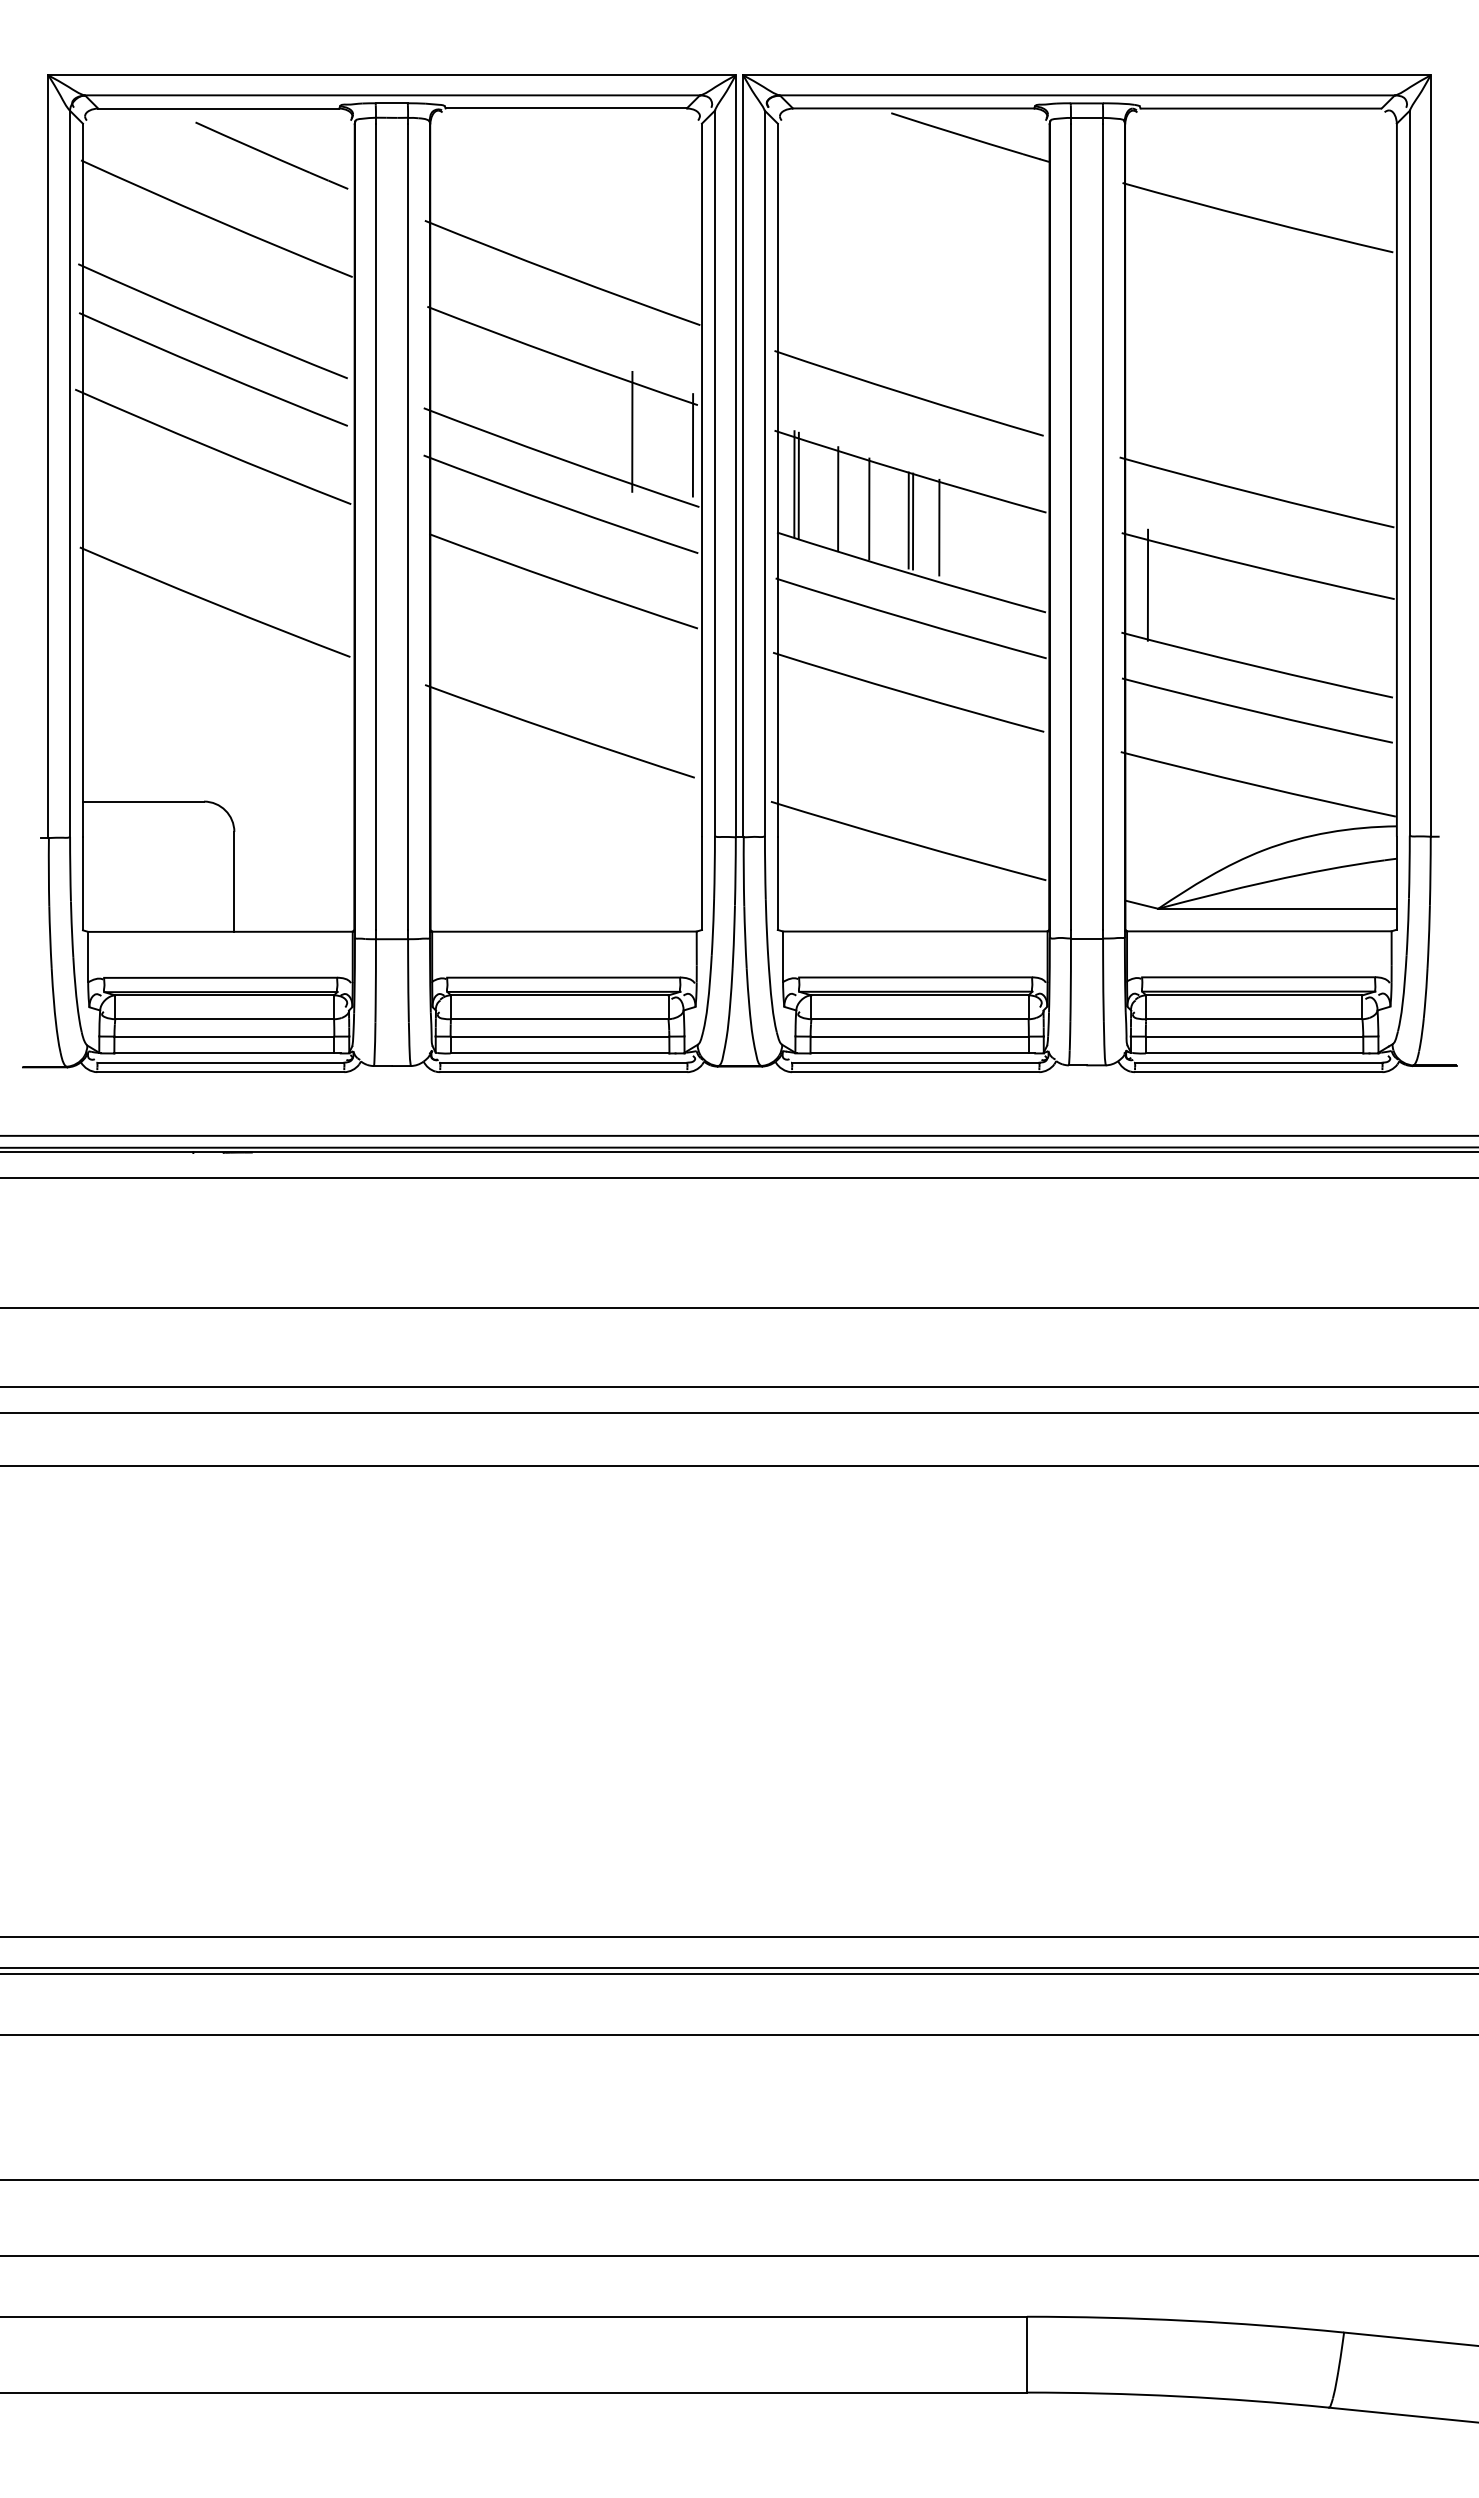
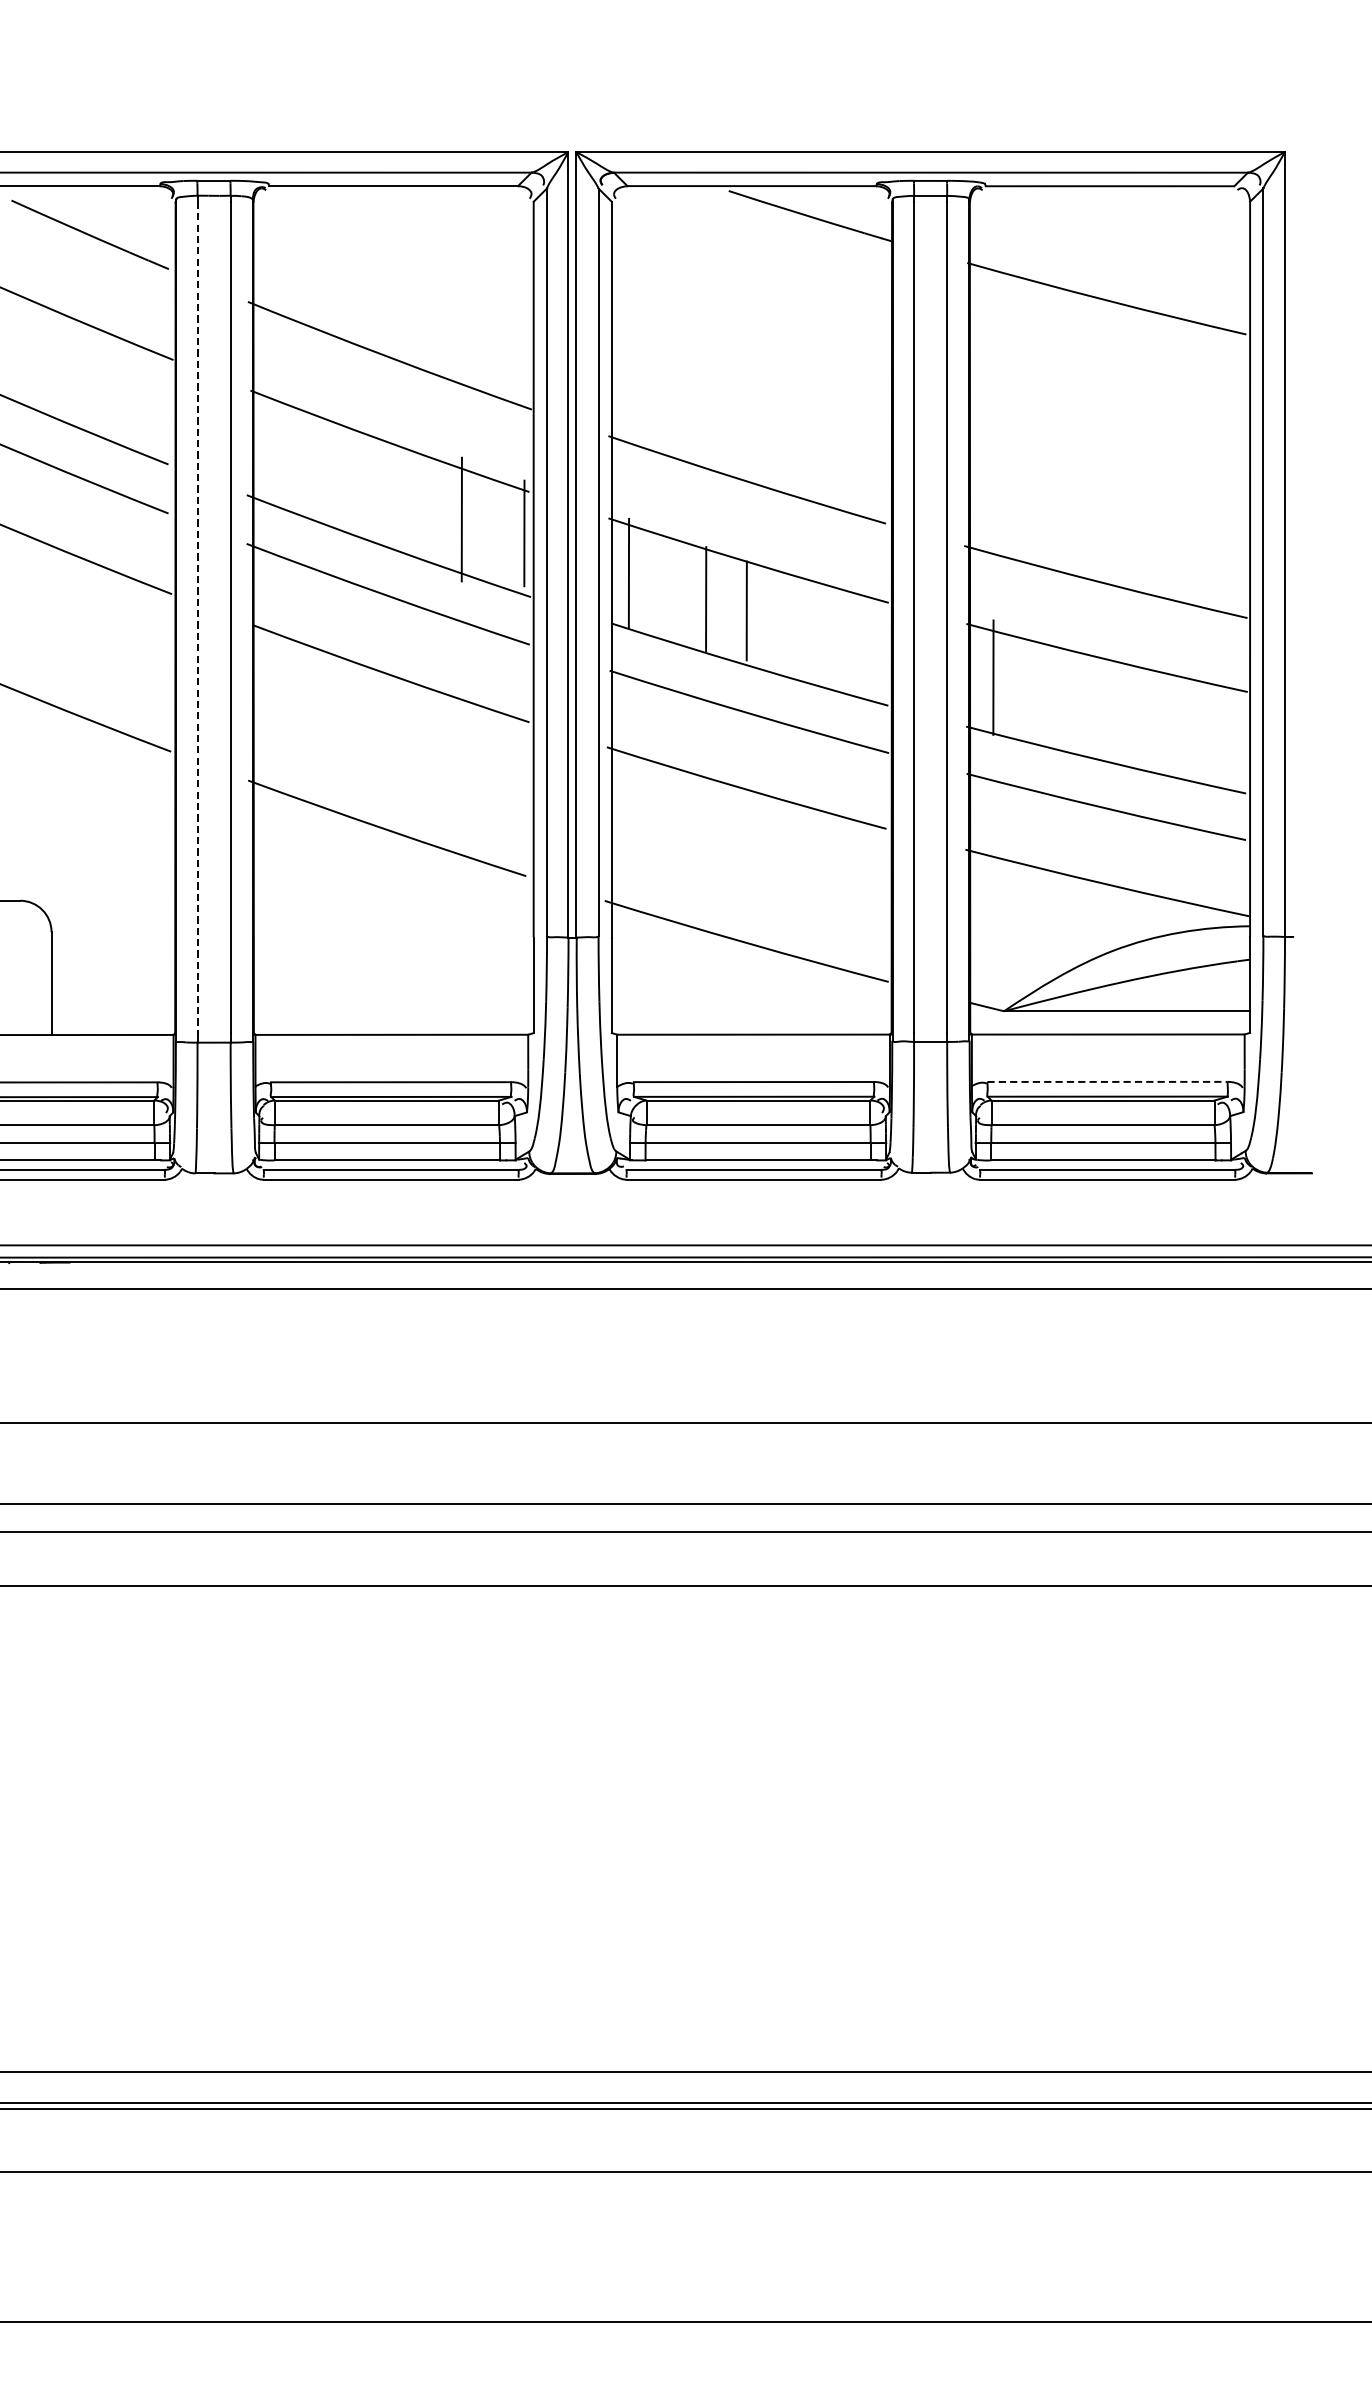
line: (798, 485) -> (633, 574), removed
line: (838, 499) -> (674, 589), removed
line: (913, 521) -> (751, 611), removed
line: (375, 527) -> (197, 618), solid -> dashed
line: (939, 527) -> (778, 618), removed
line: (1259, 977) -> (1108, 1082), solid -> dashed

